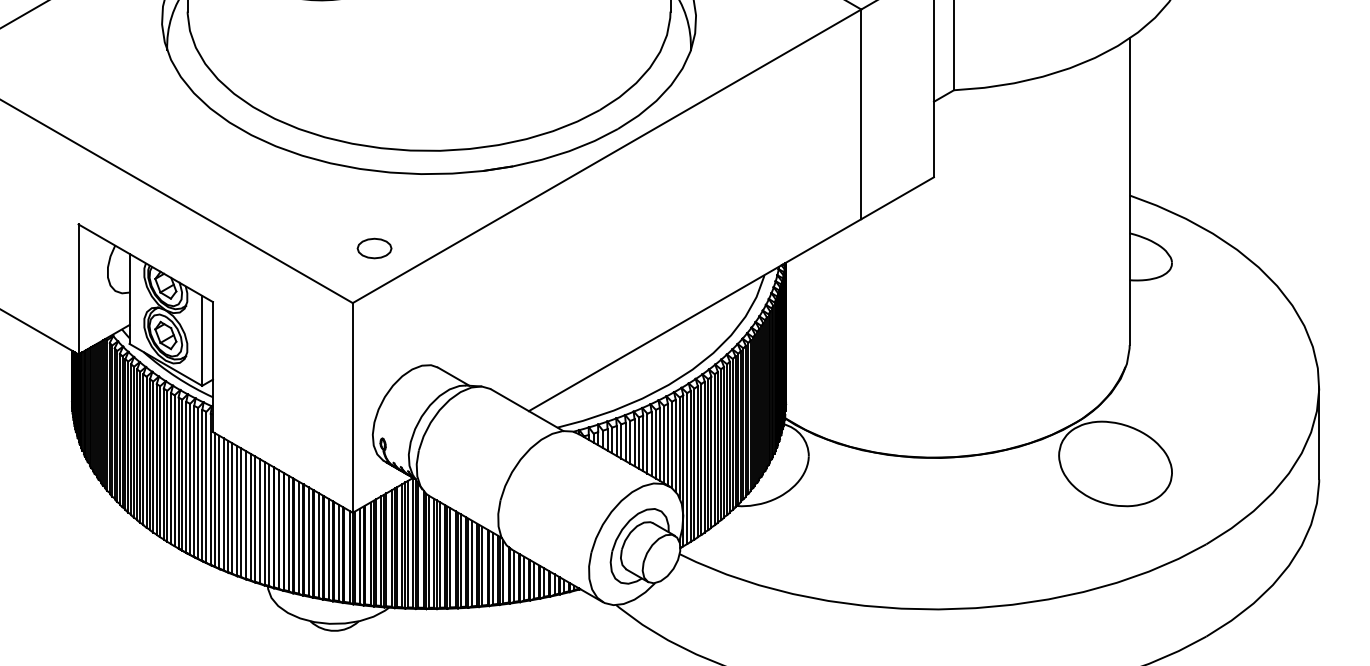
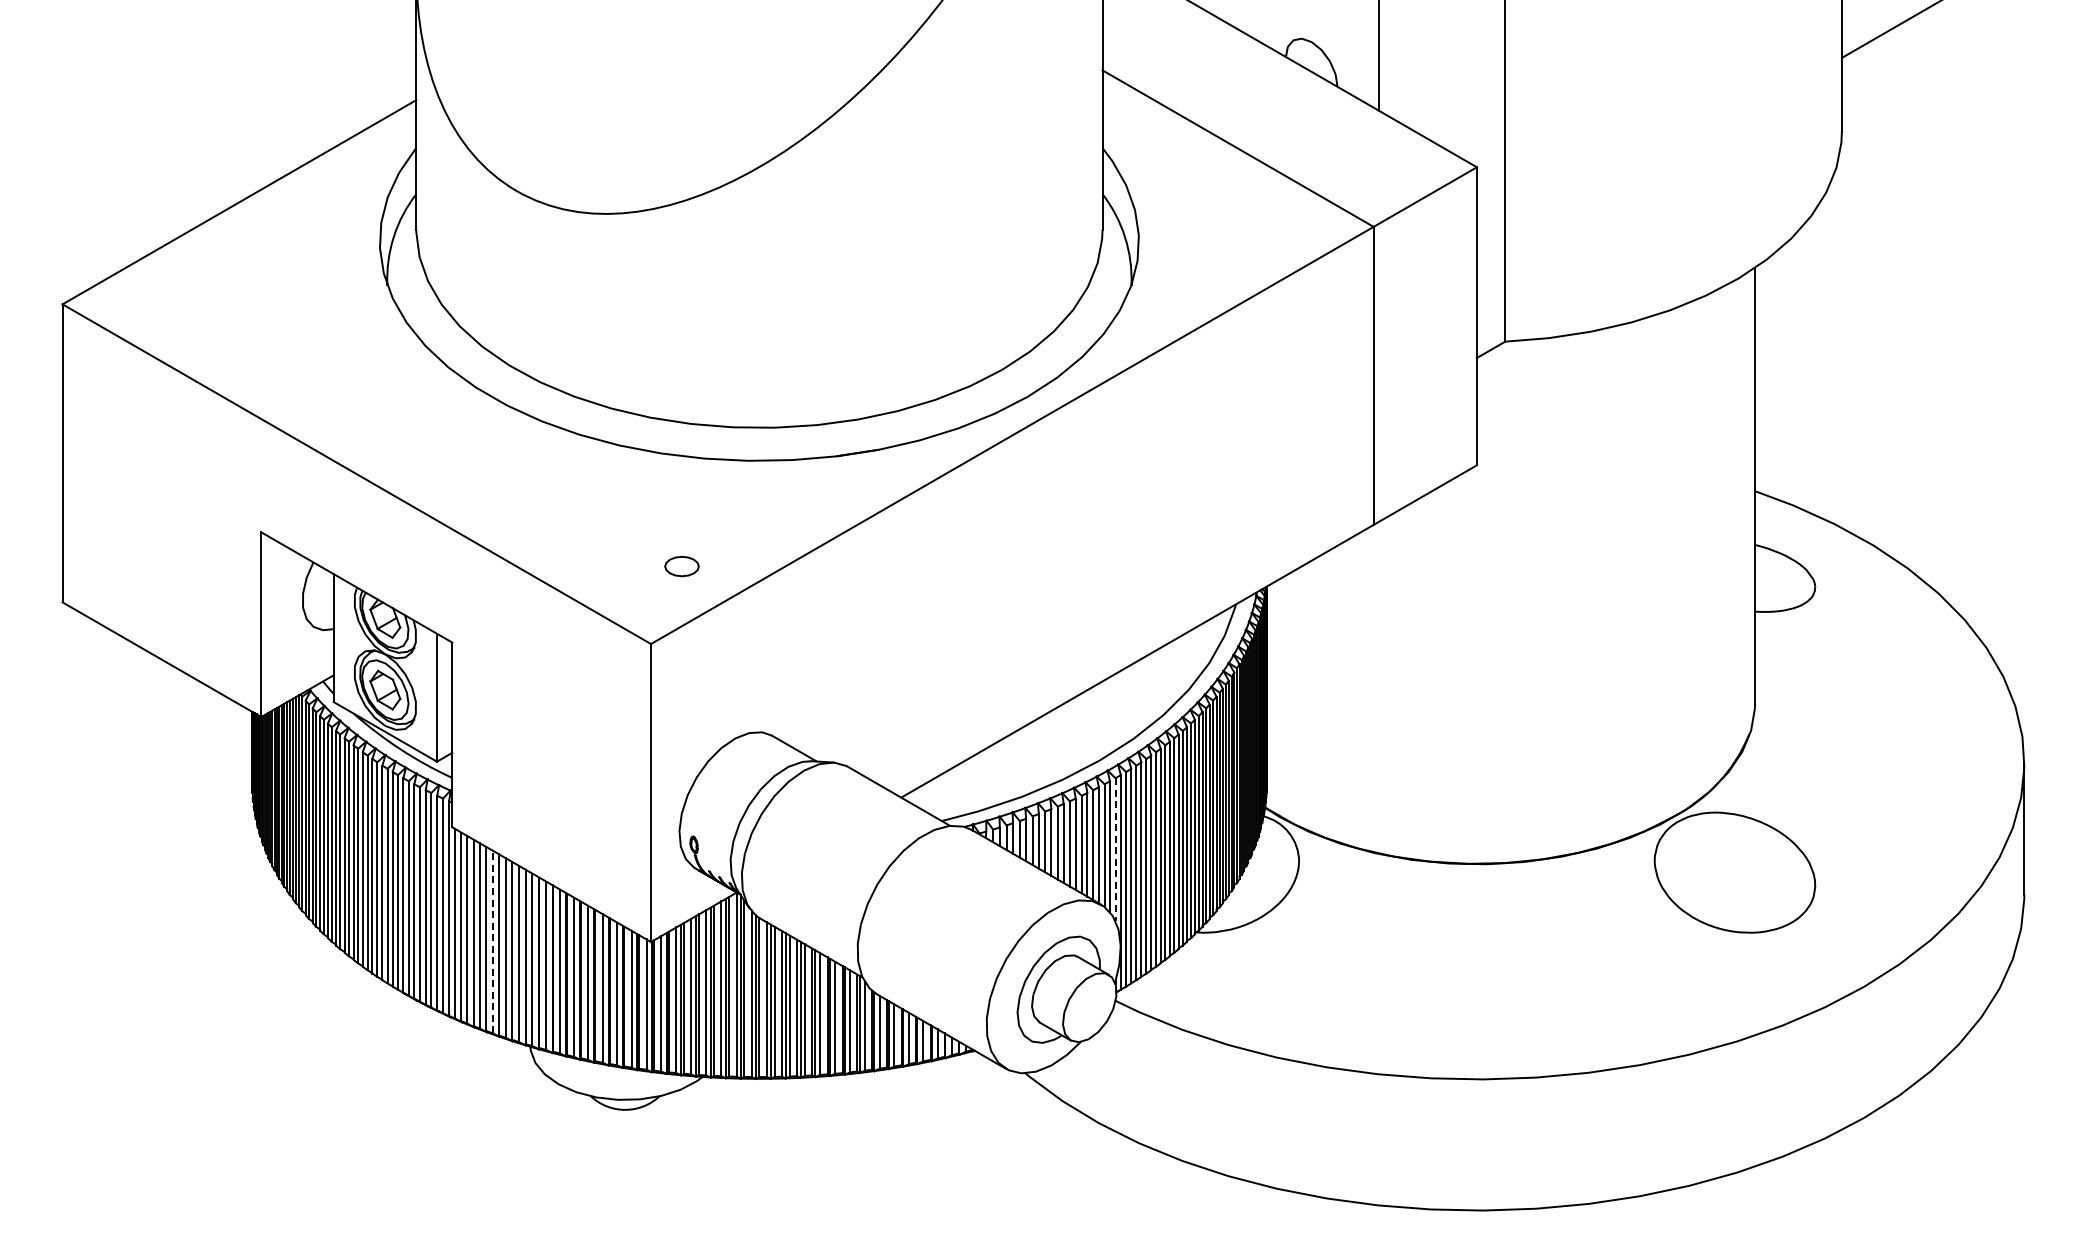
part: (374, 248) -> (681, 566), size x0.7
line: (679, 448) -> (1115, 850), solid -> dashed
line: (241, 512) -> (492, 941), solid -> dashed

